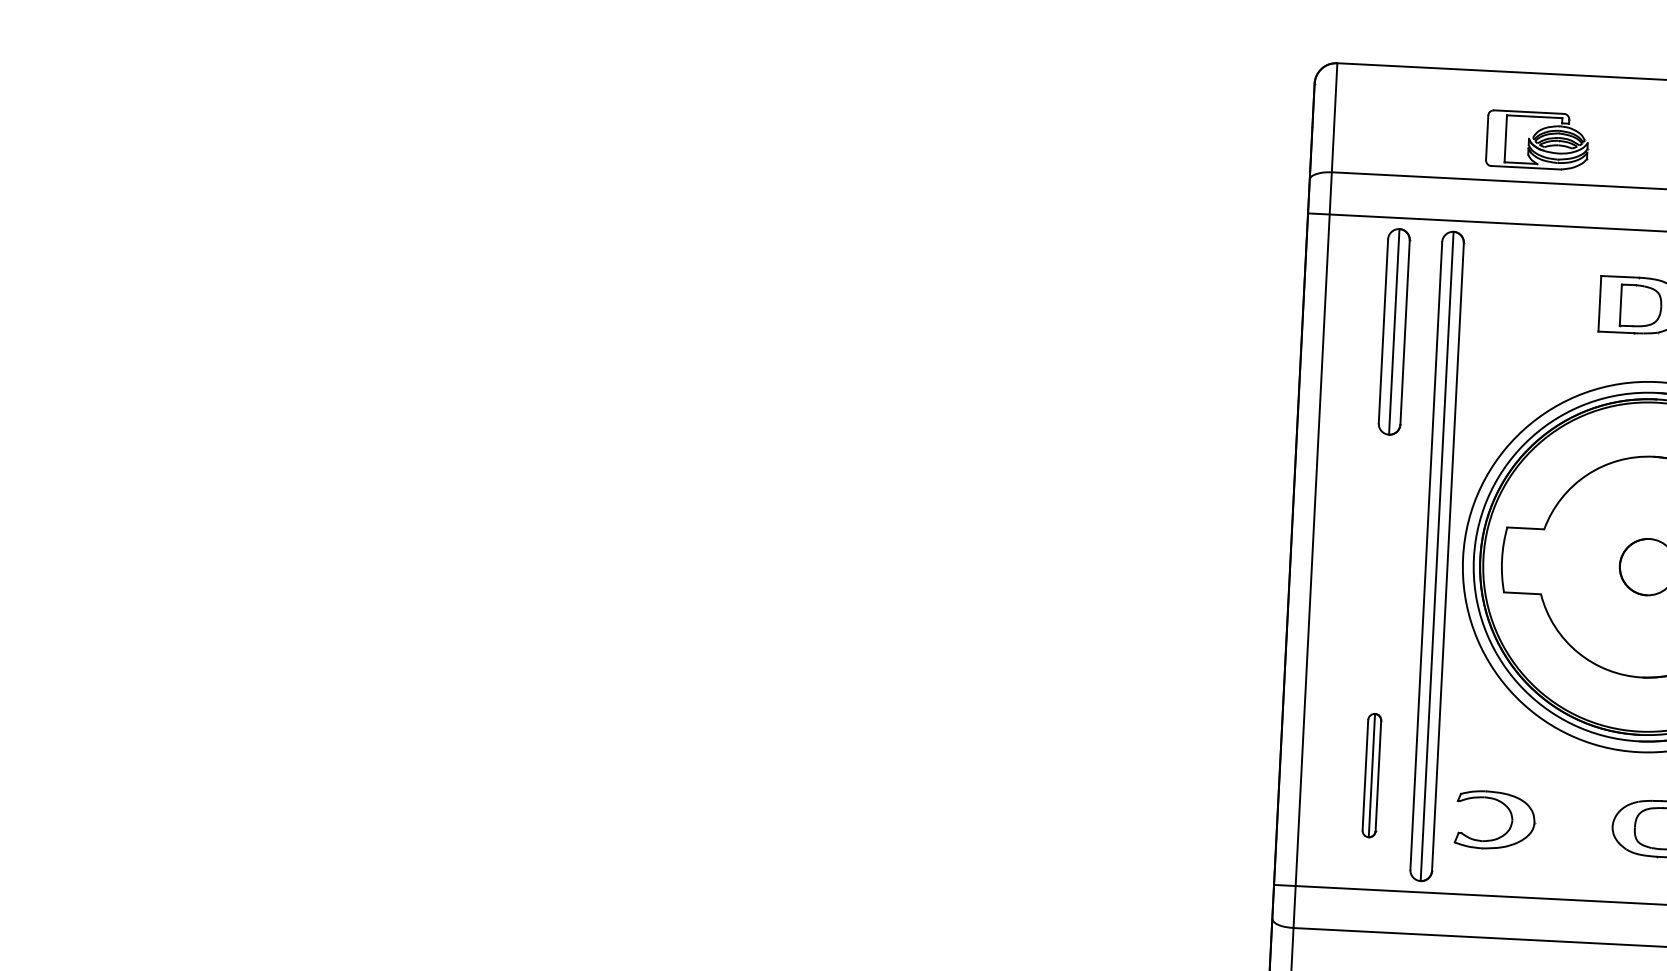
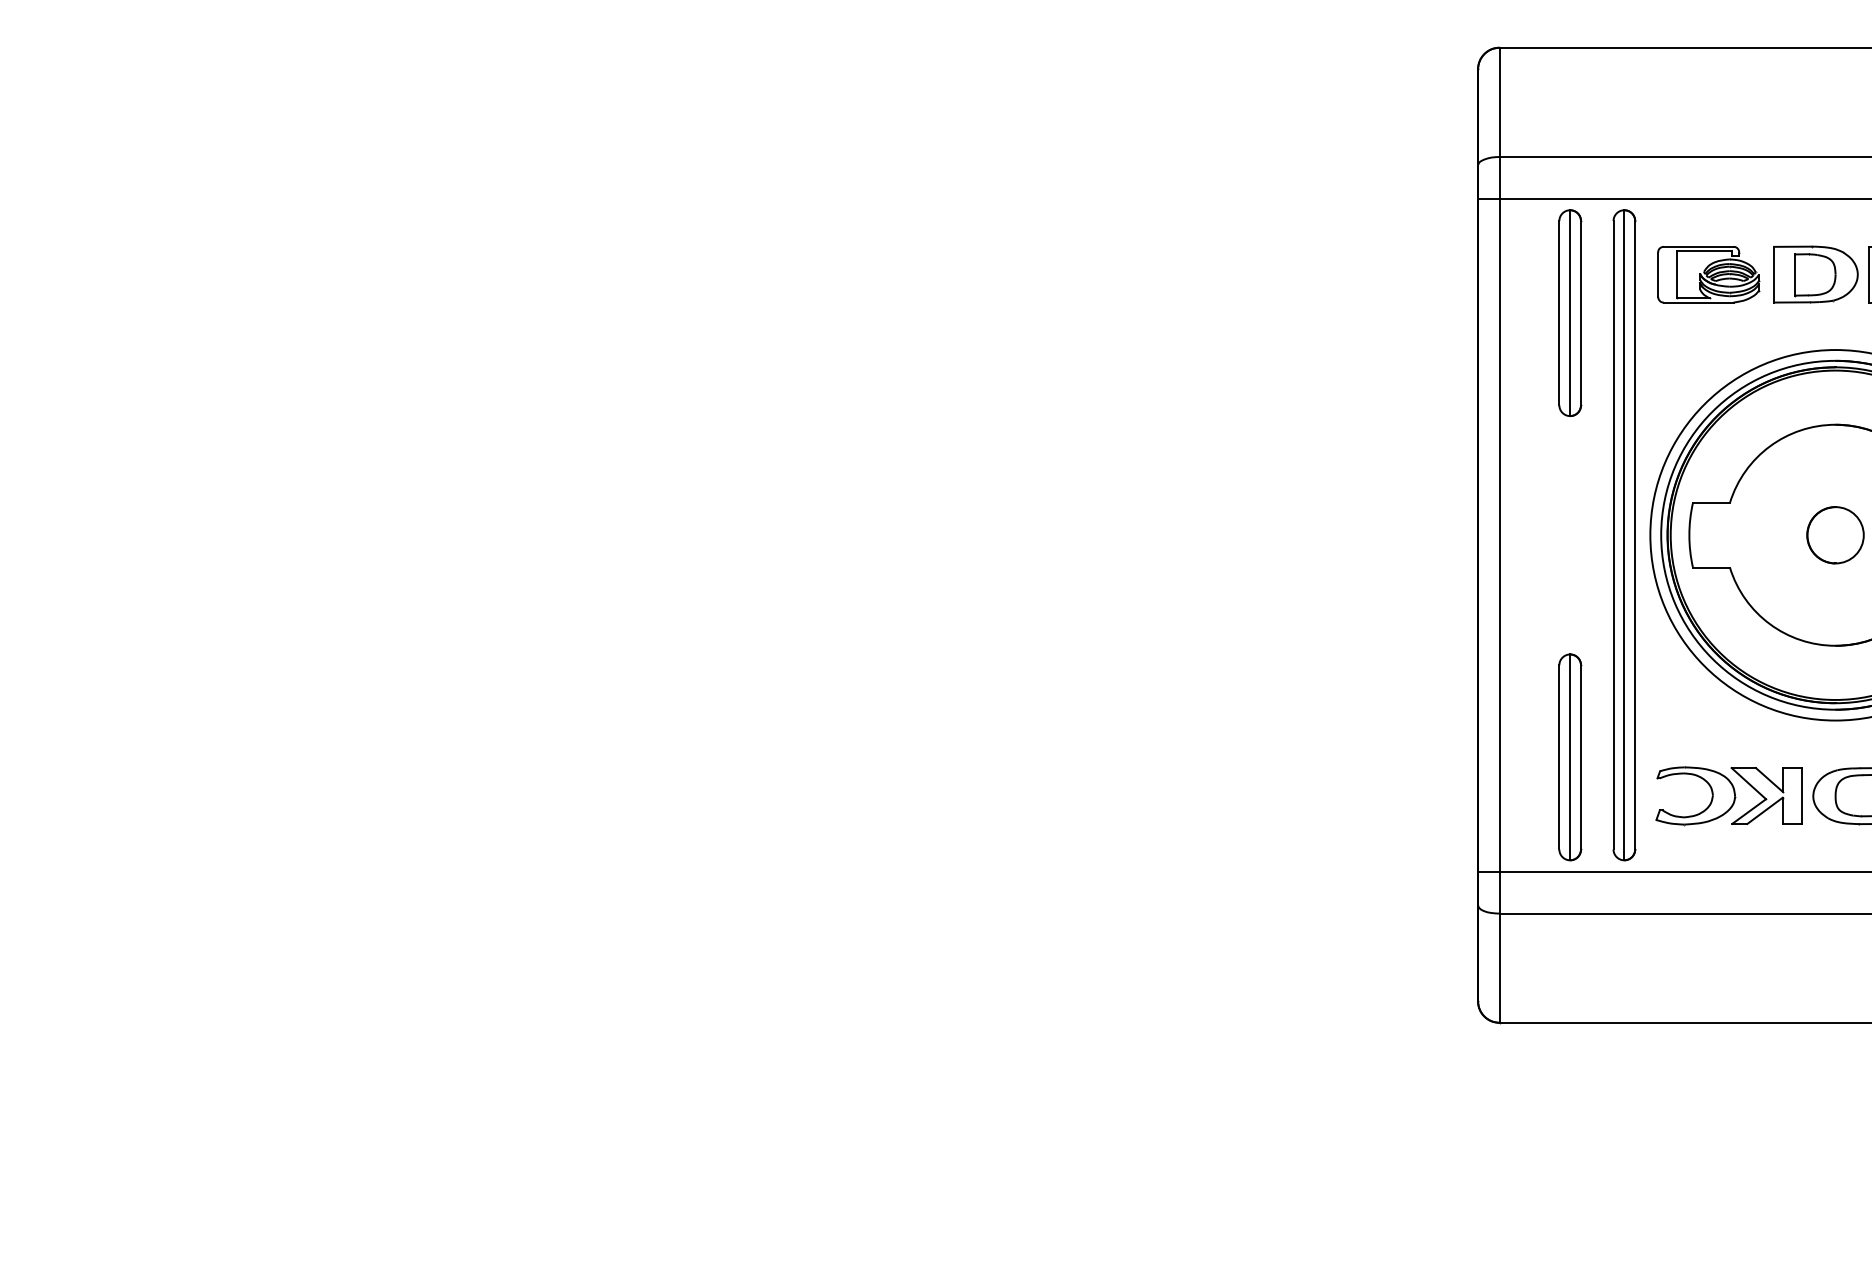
part: (1537, 140) -> (1708, 274), moved
part: (1372, 775) -> (1570, 757), size x1.67
part: (1565, 823) -> (1766, 795), added

